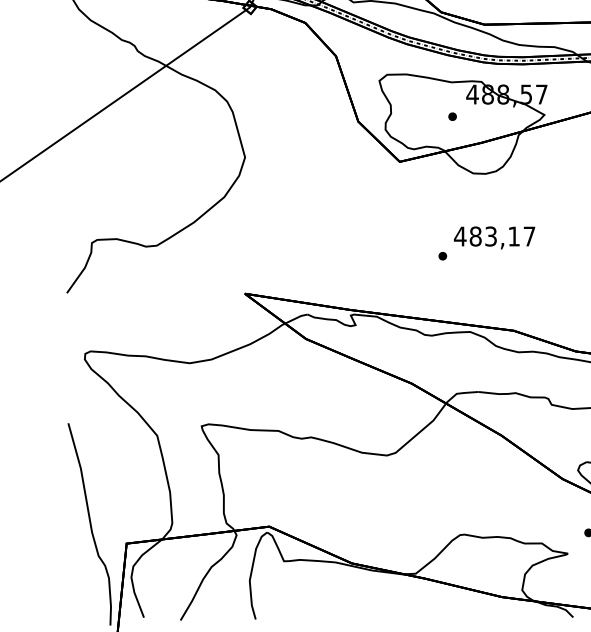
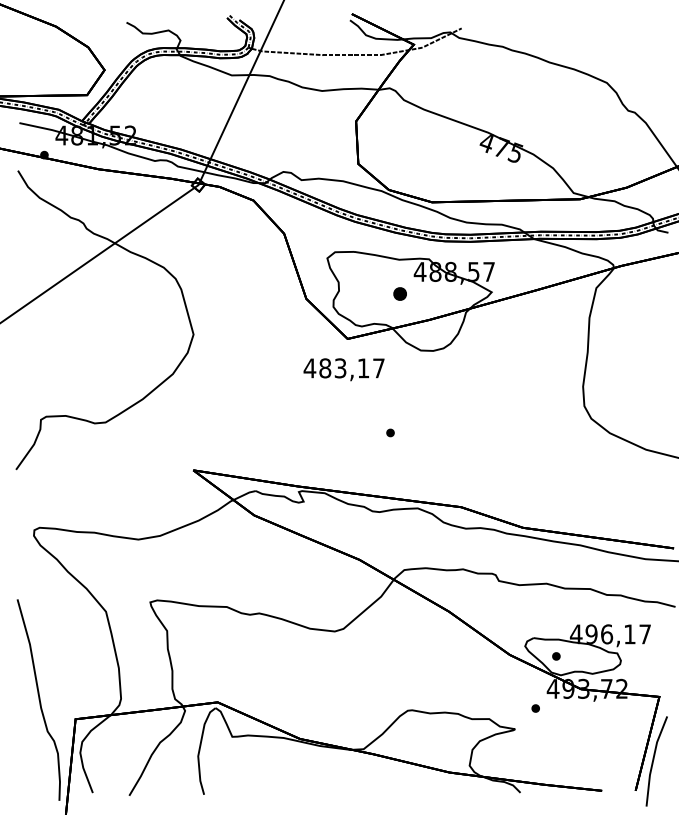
part: (452, 116) -> (400, 293), size x1.6
text: (493, 237) -> (343, 369), moved

